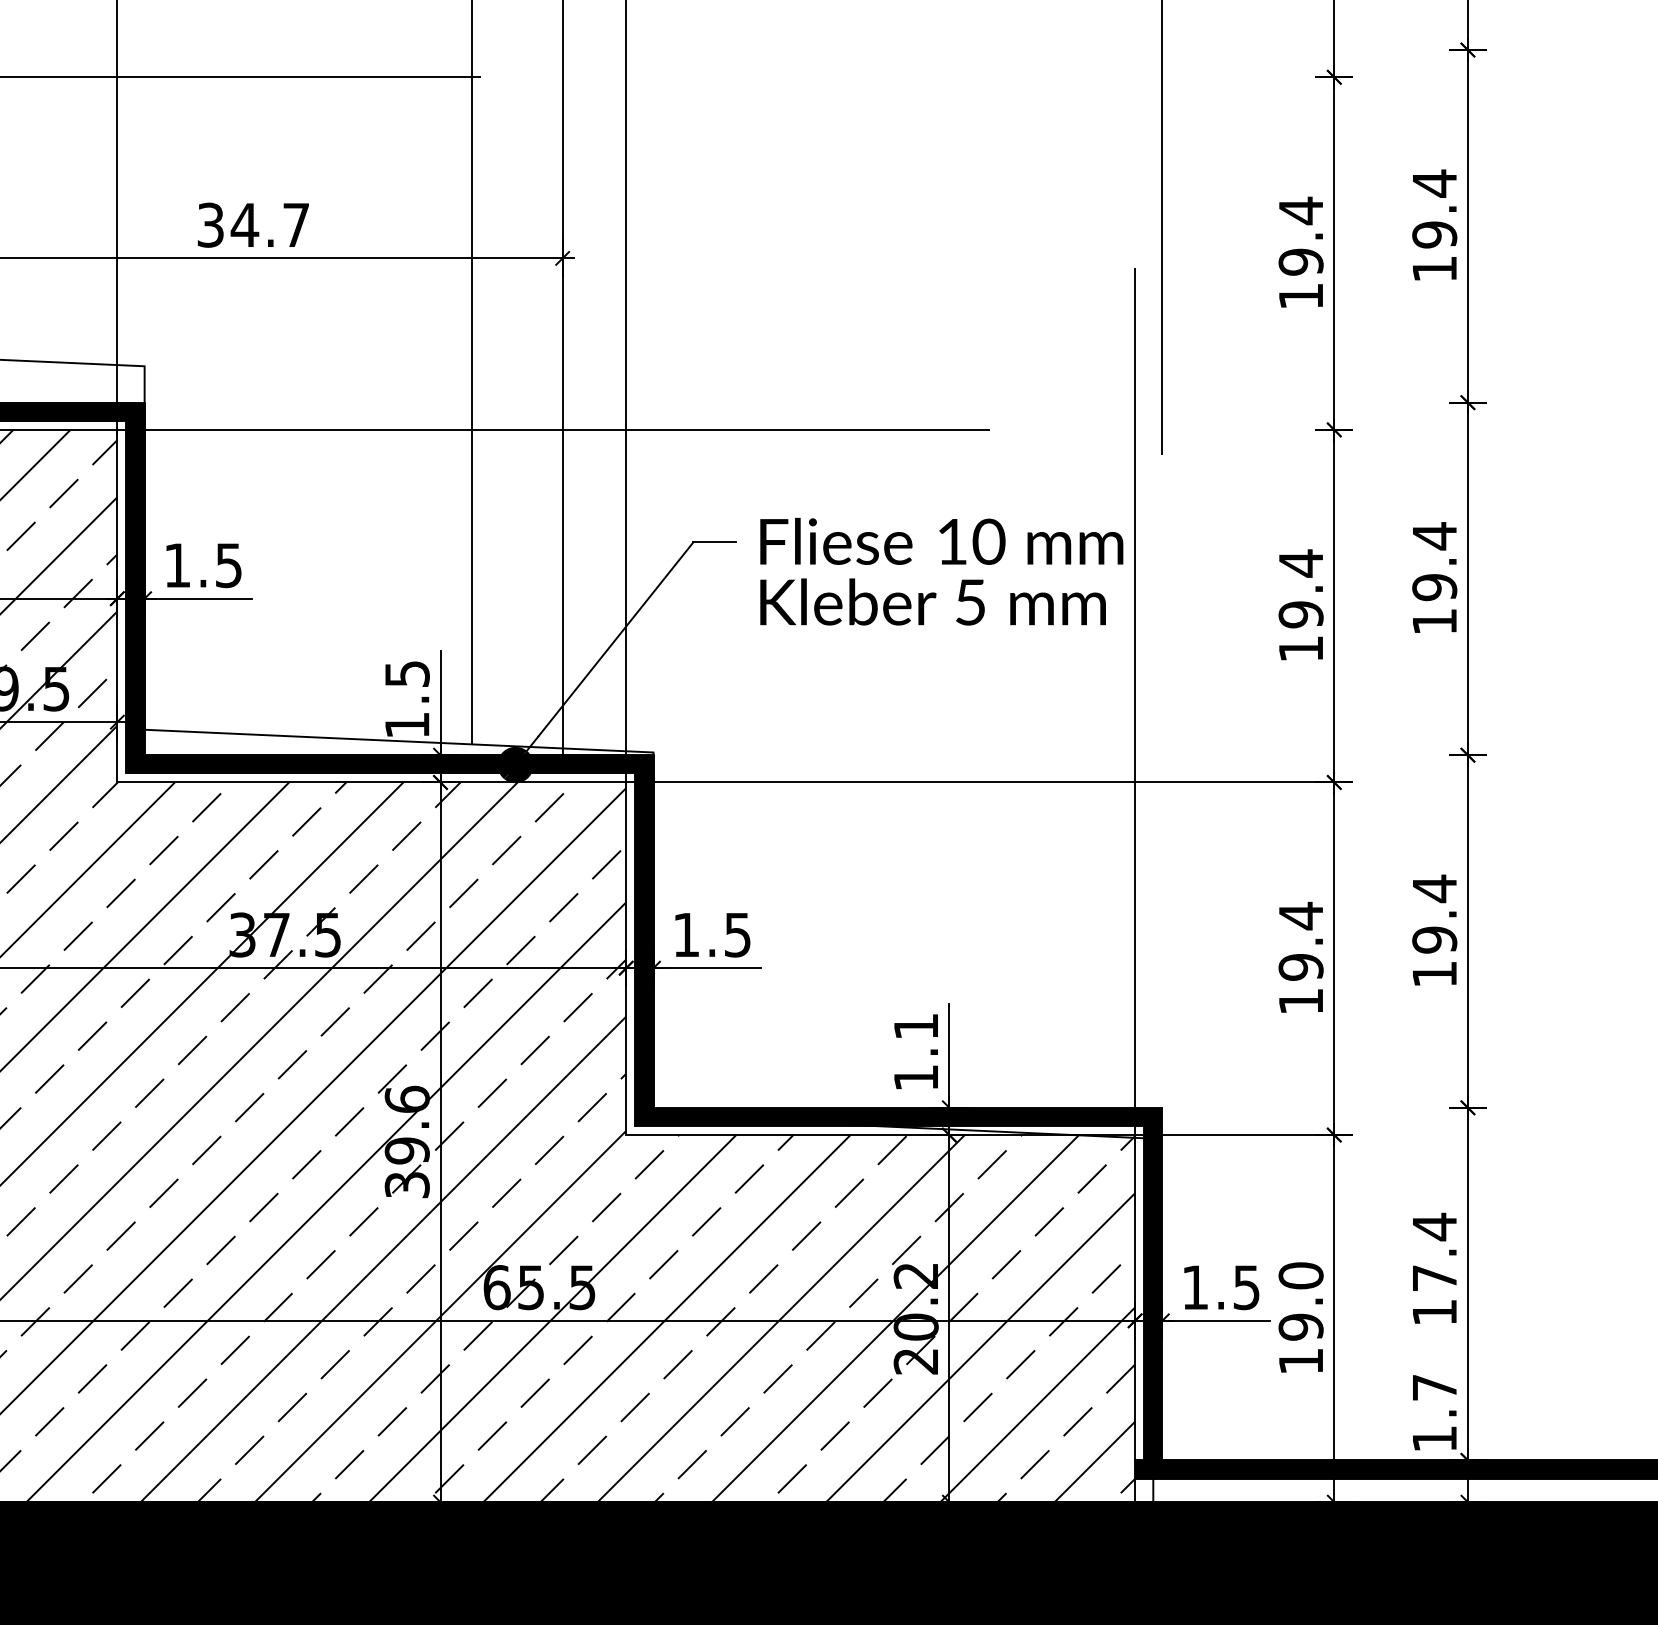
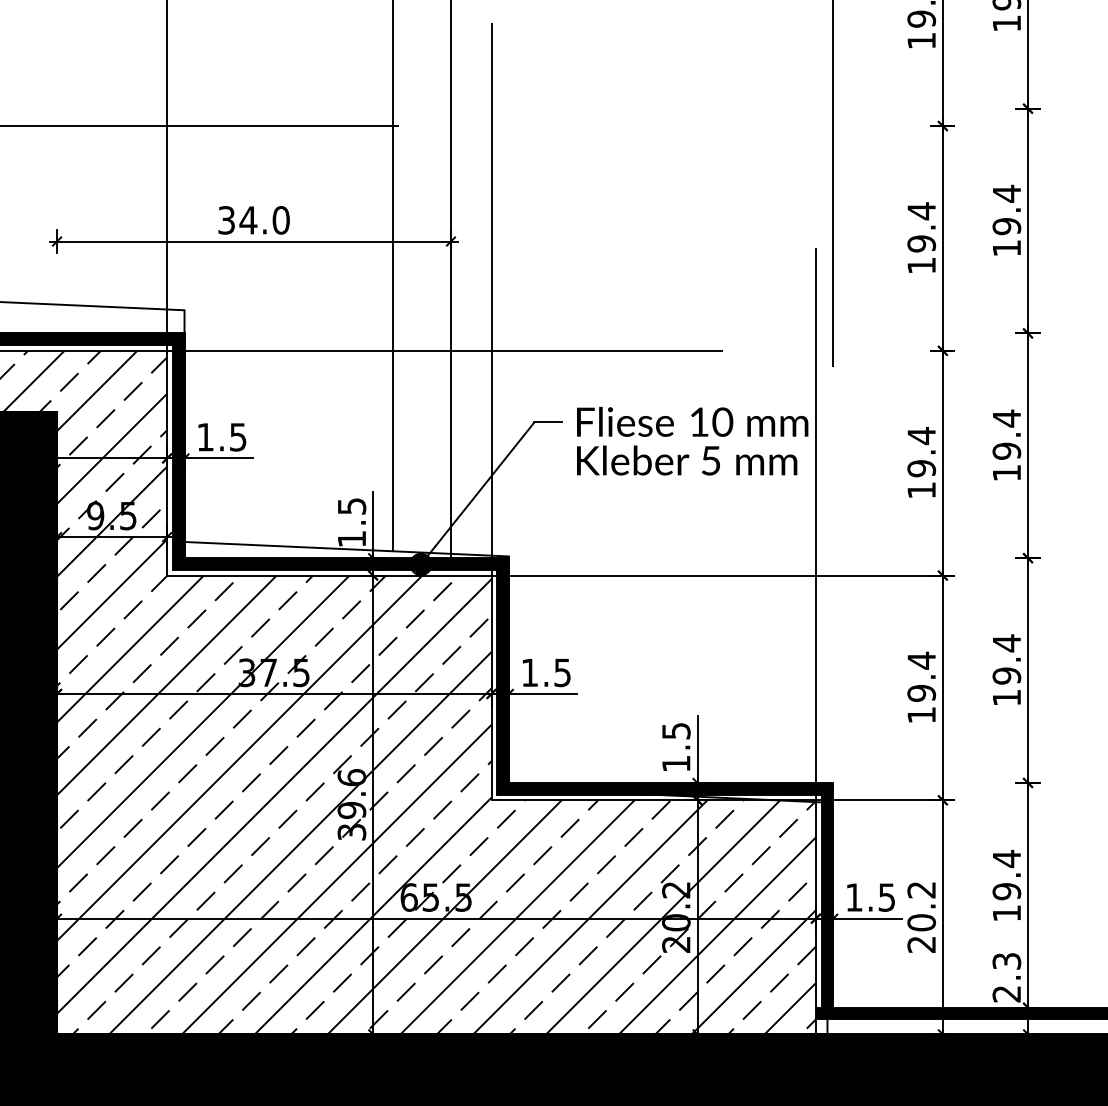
text: (295, 225) -> (280, 220), 34.7 -> 34.0
text: (916, 1027) -> (676, 731), 1.1 -> 1.5
text: (1434, 1278) -> (1006, 891), 17.4 -> 19.4
text: (1300, 1317) -> (921, 916), 19.0 -> 20.2
text: (1434, 1413) -> (1006, 977), 1.7 -> 2.3

